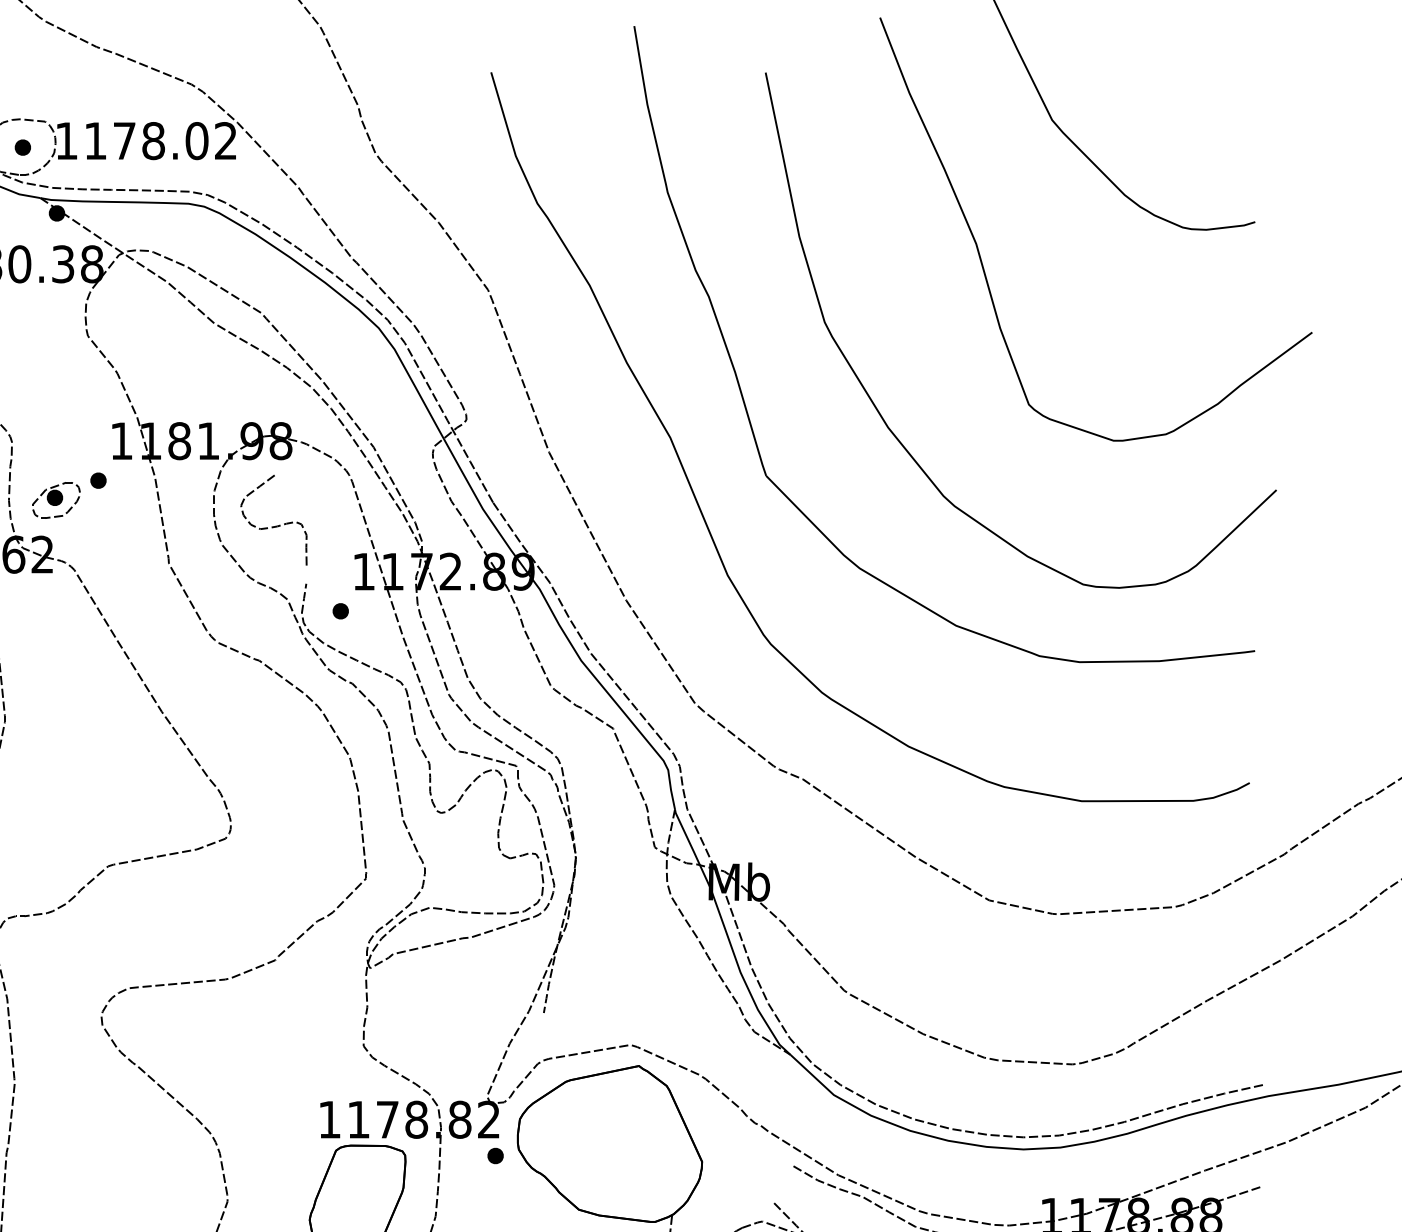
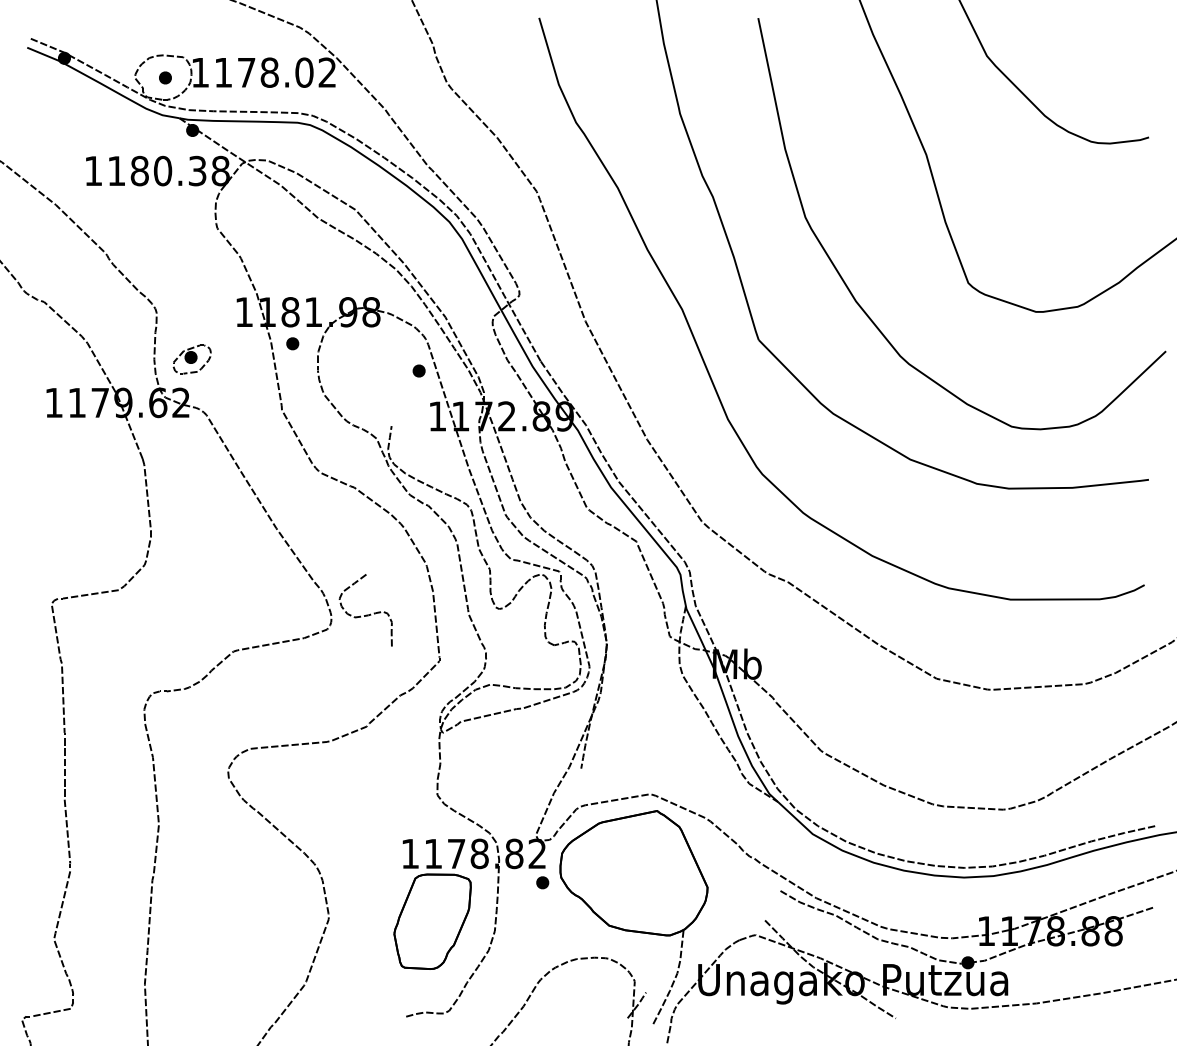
part: (98, 480) -> (292, 343), moved
curve: (274, 525) -> (366, 614), moved
part: (339, 610) -> (418, 370), moved

